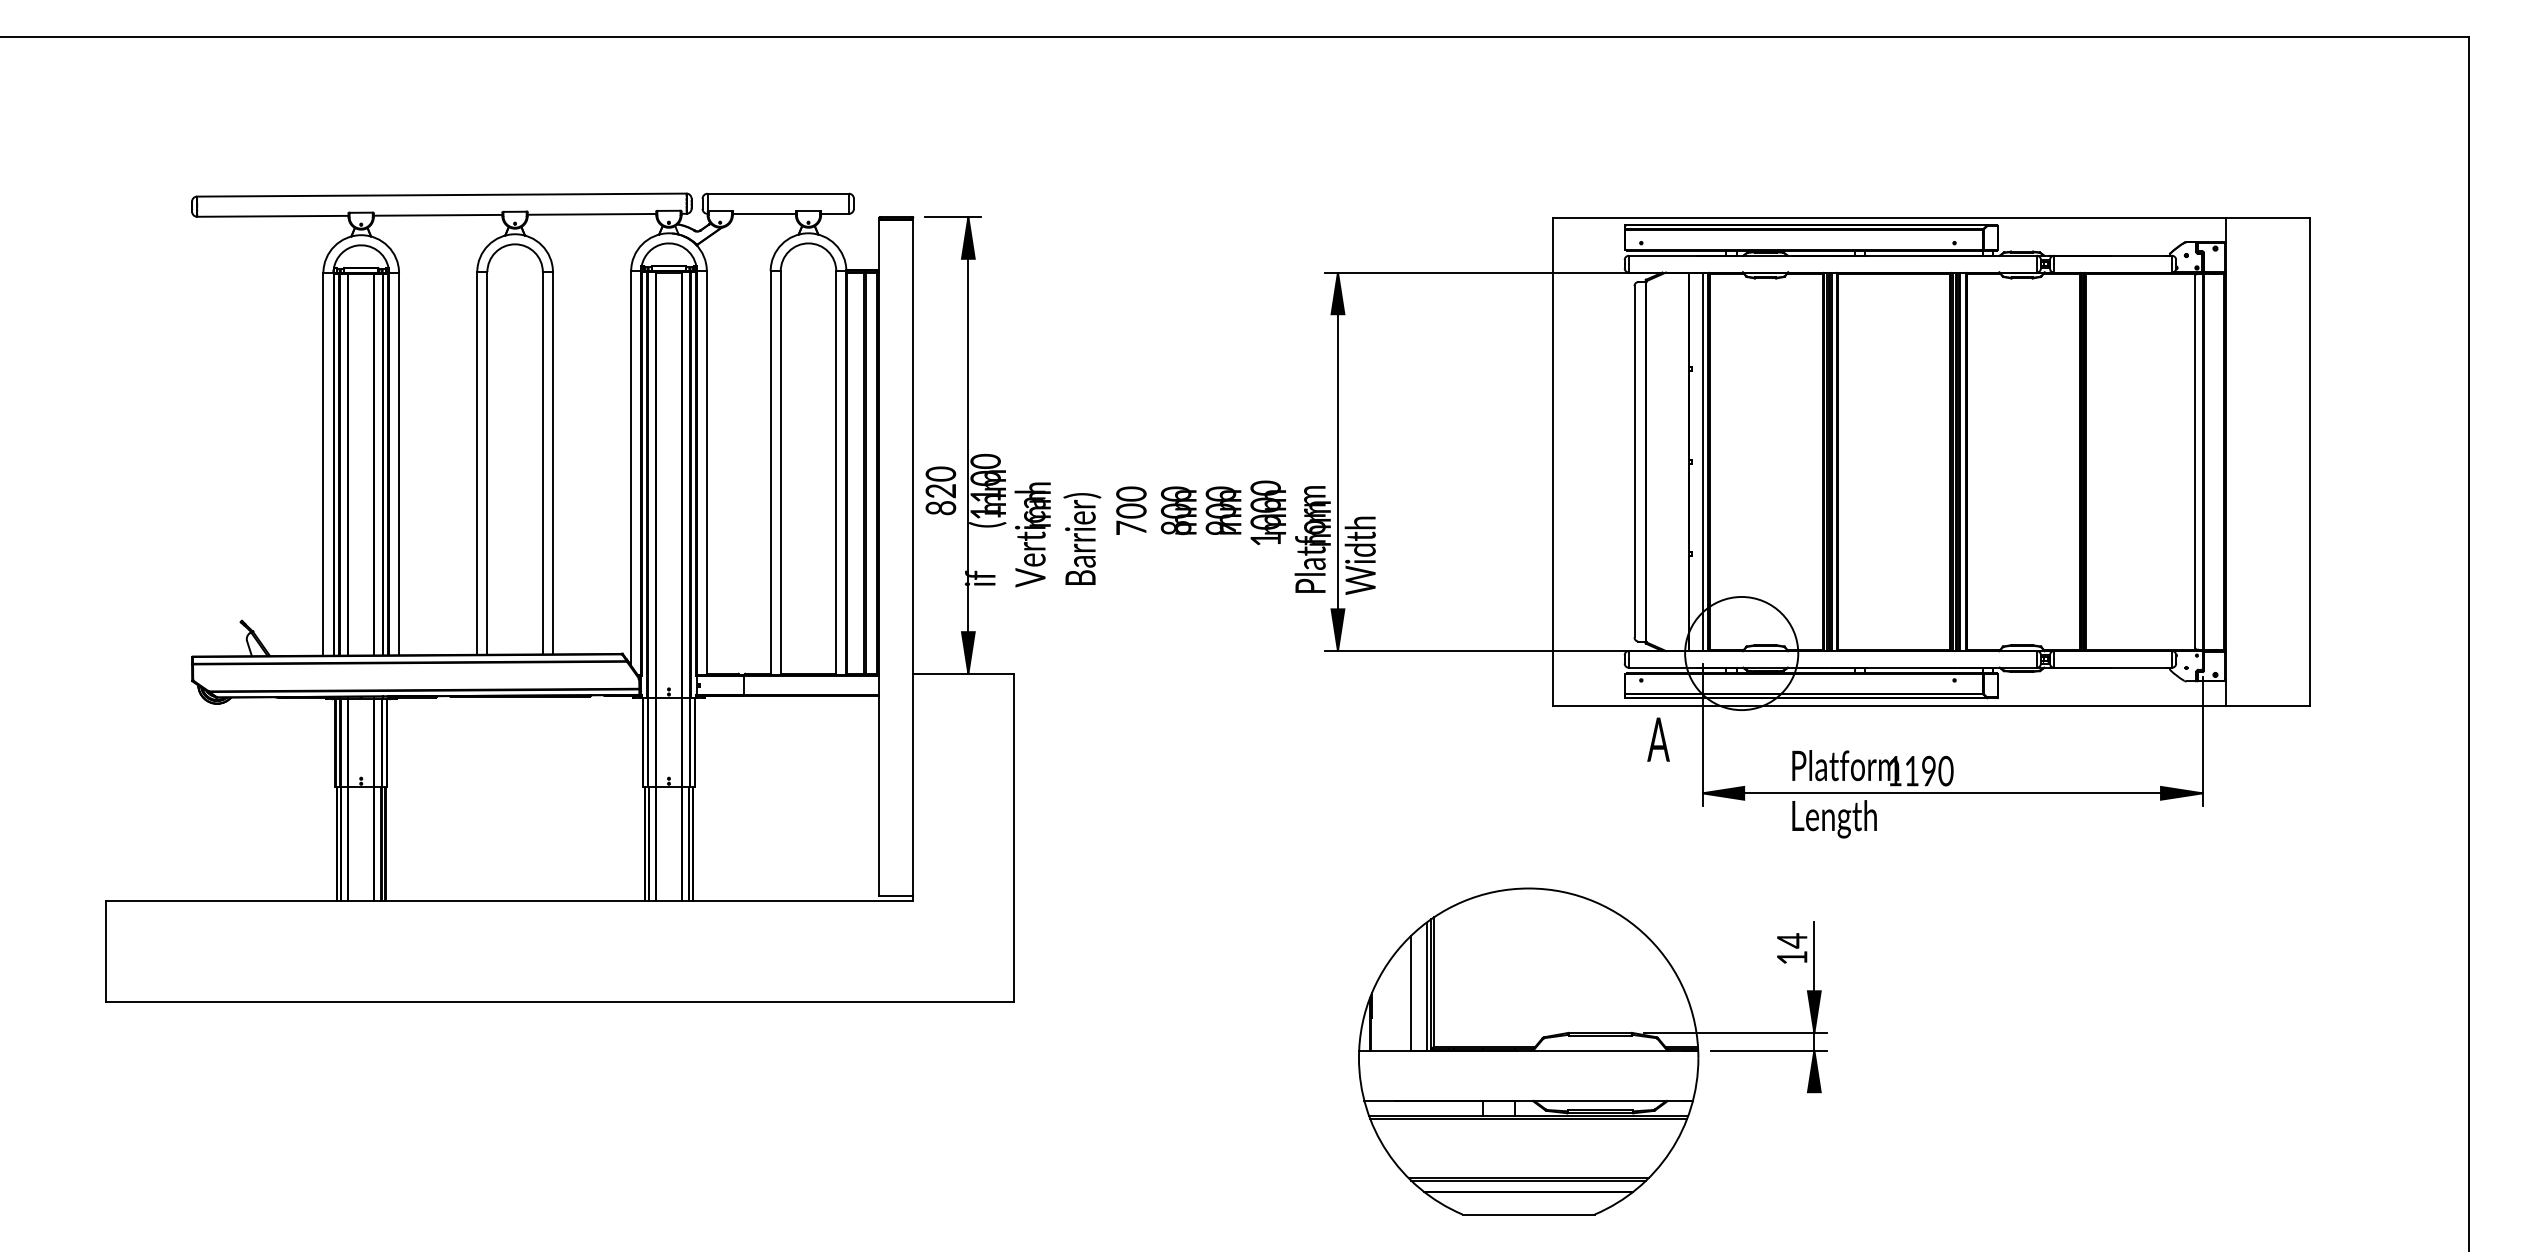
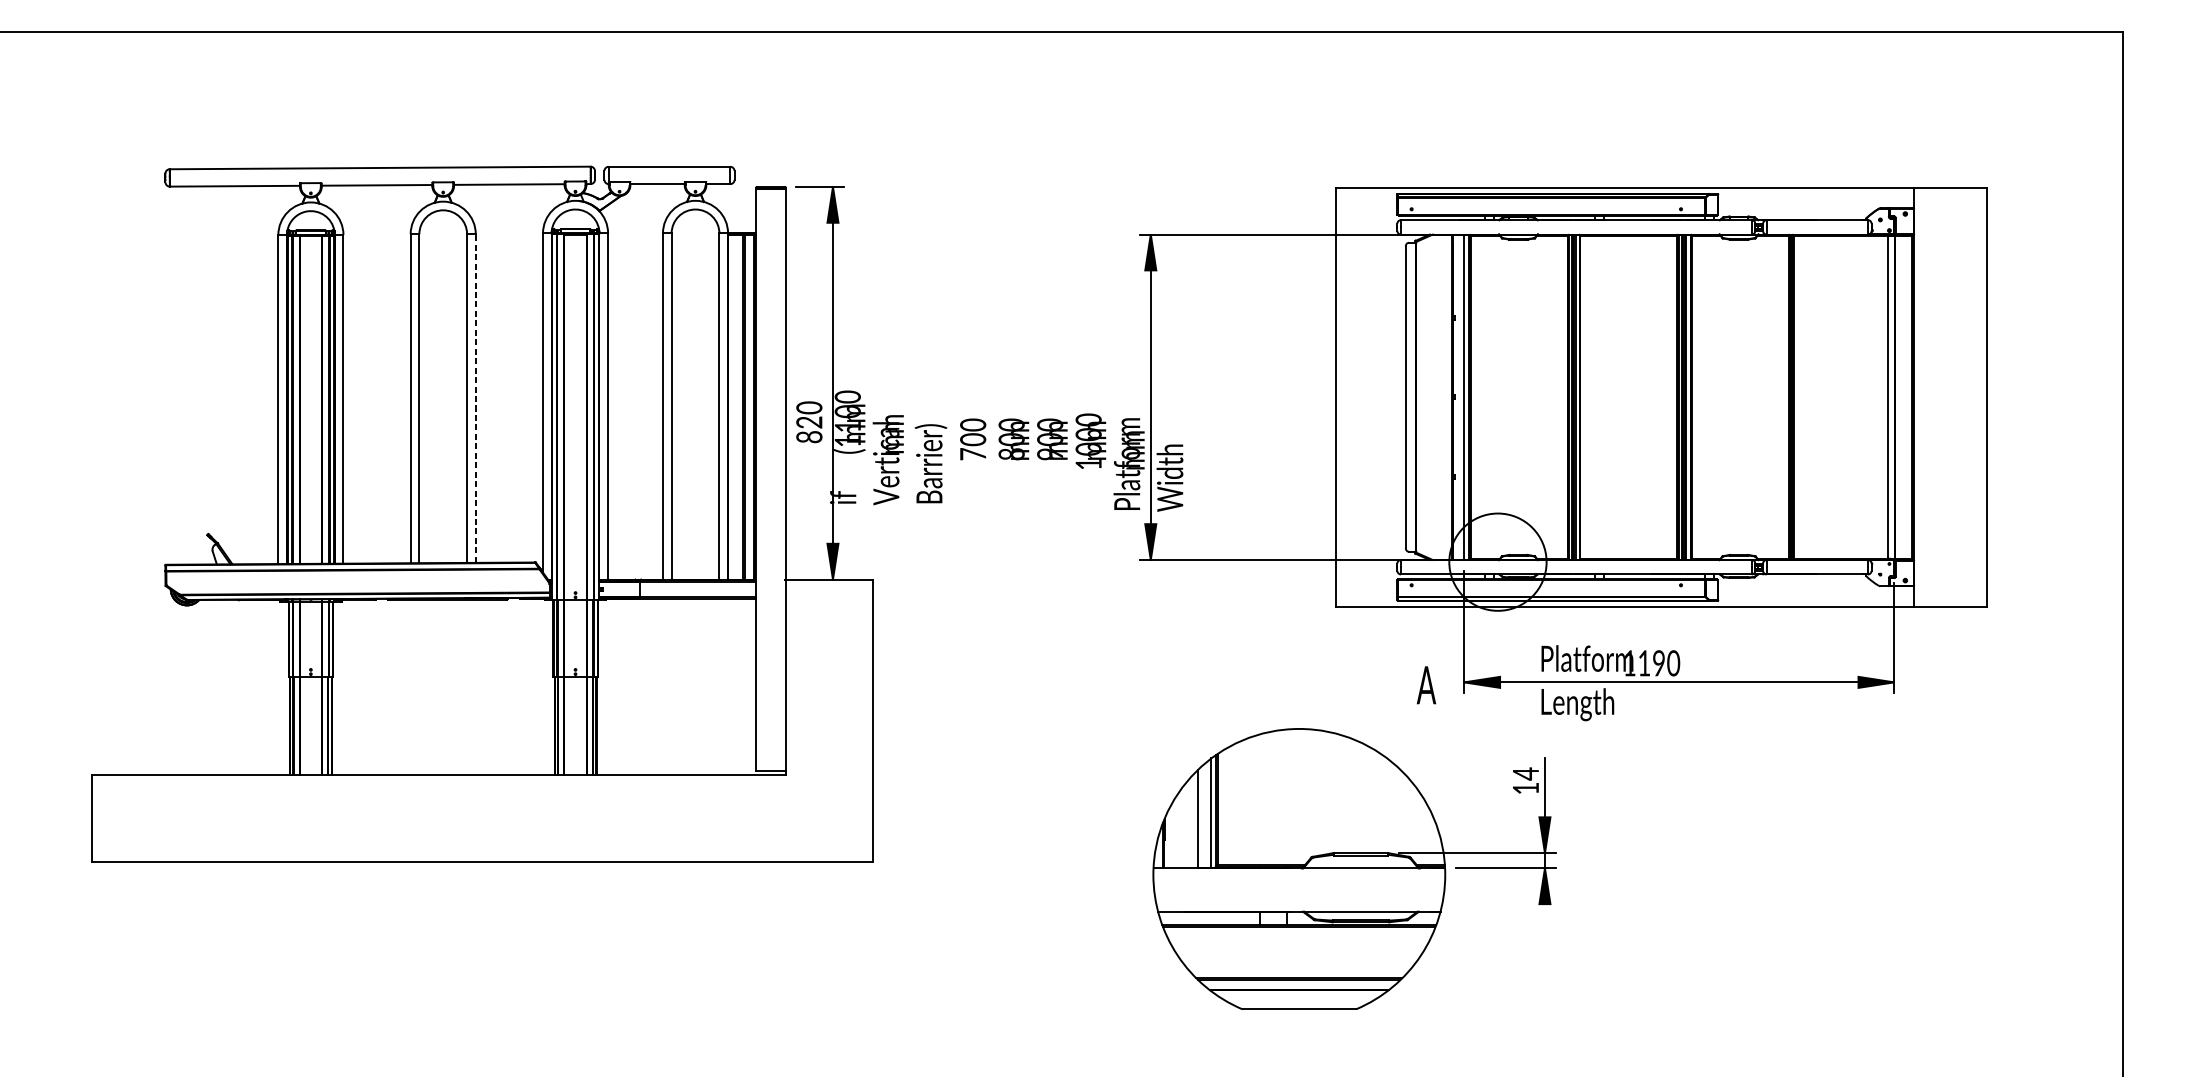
line: (552, 462) -> (475, 397), solid -> dashed
text: (1658, 739) -> (1426, 685), moved
part: (1592, 1051) -> (1354, 869), moved

